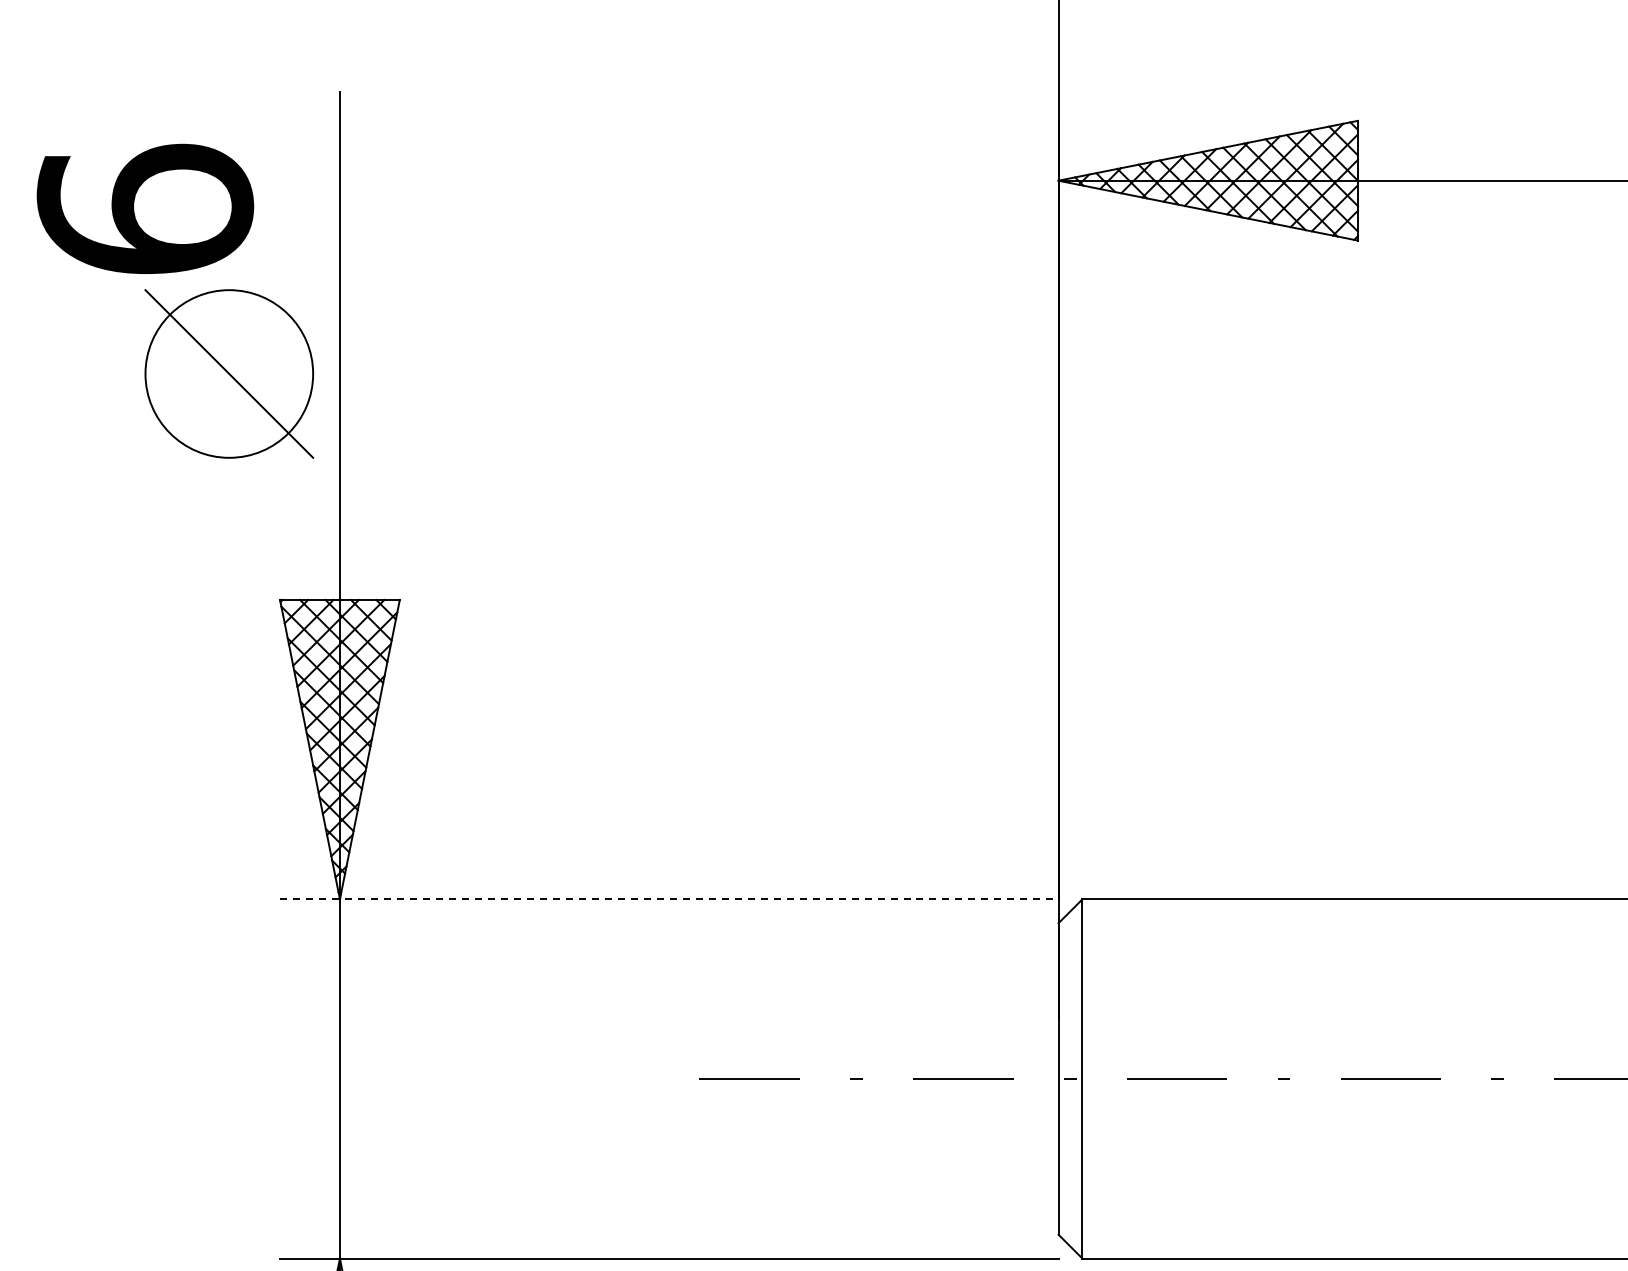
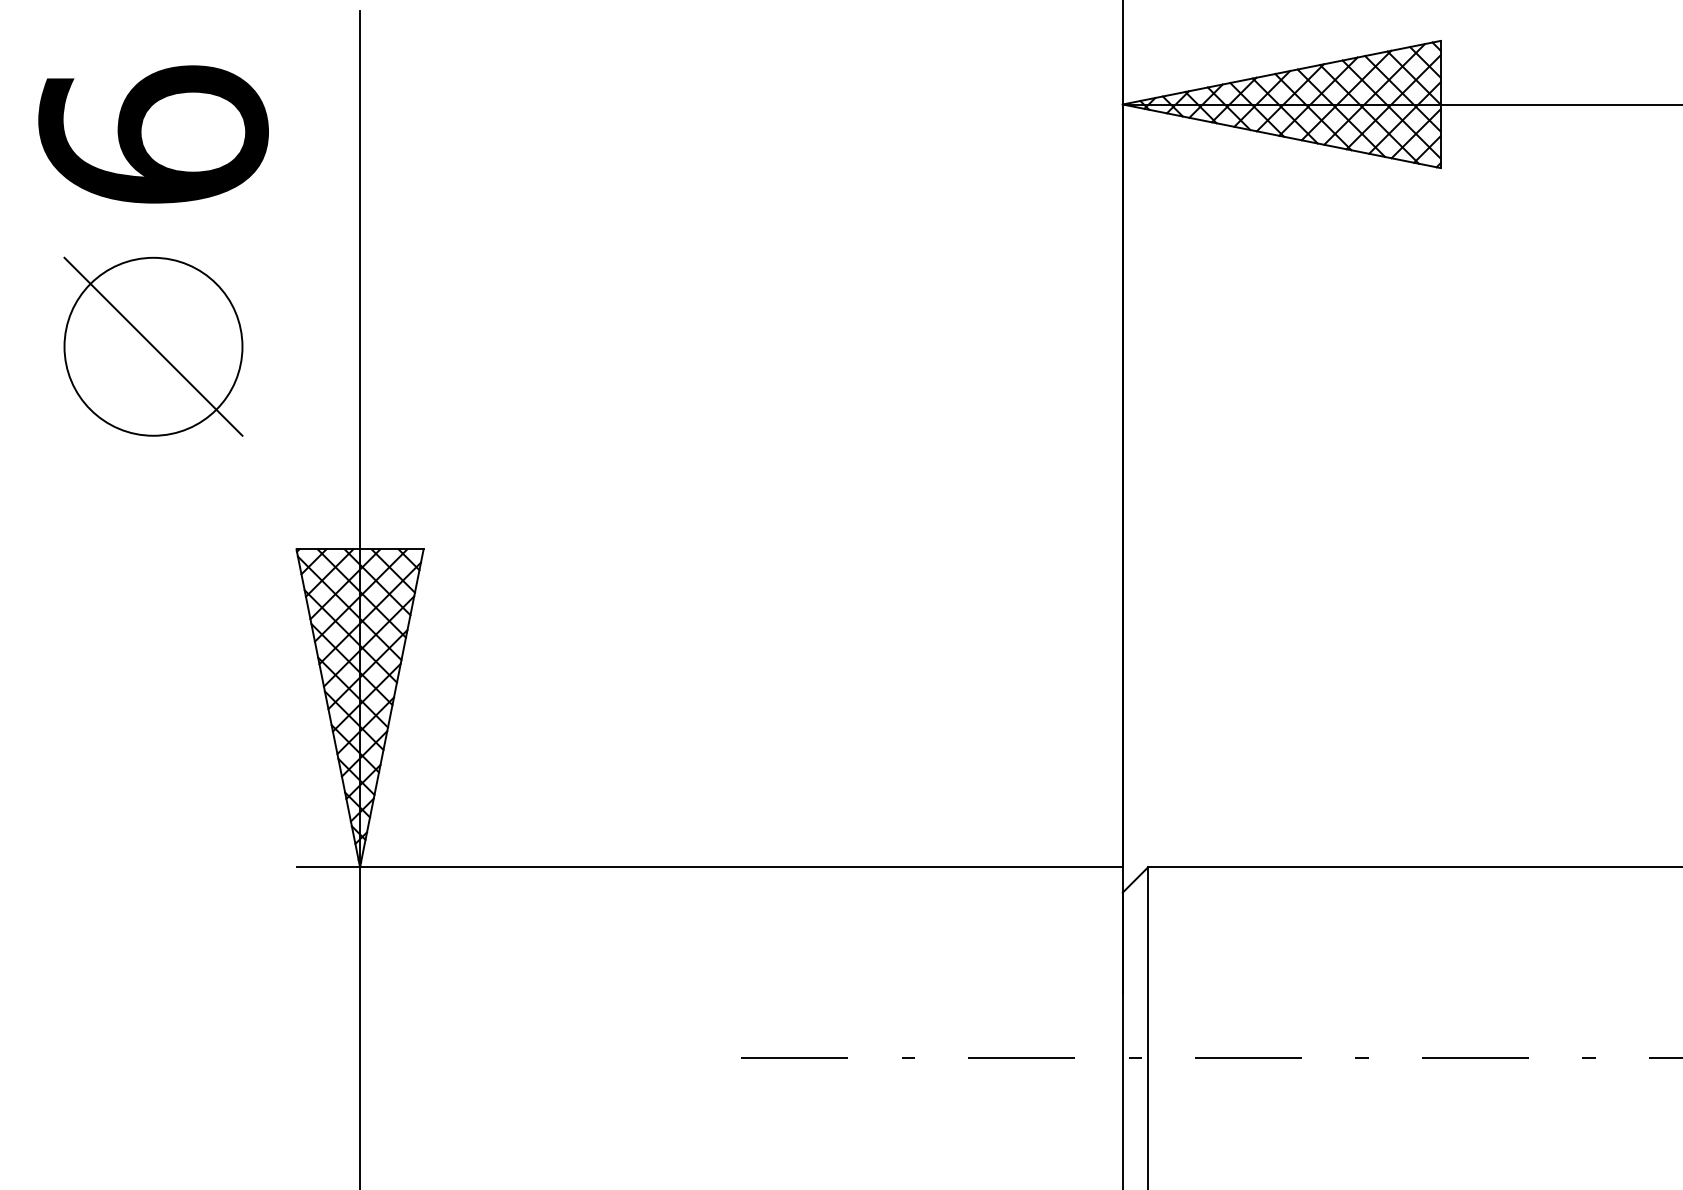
part: (229, 373) -> (153, 346), moved
line: (669, 899) -> (709, 867), dashed -> solid

